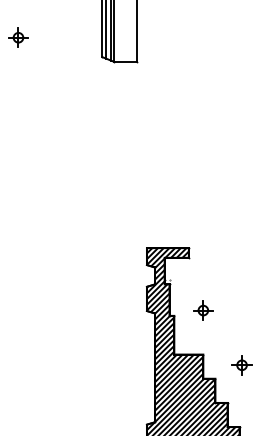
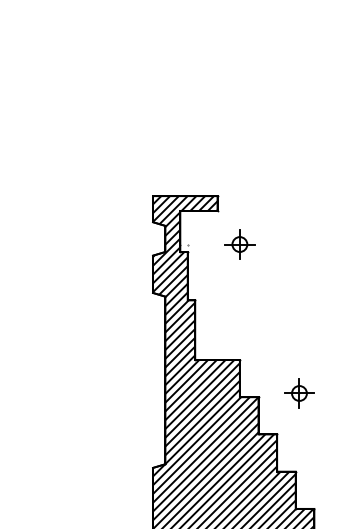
part: (203, 310) -> (240, 244), moved
part: (241, 365) -> (298, 393), moved

